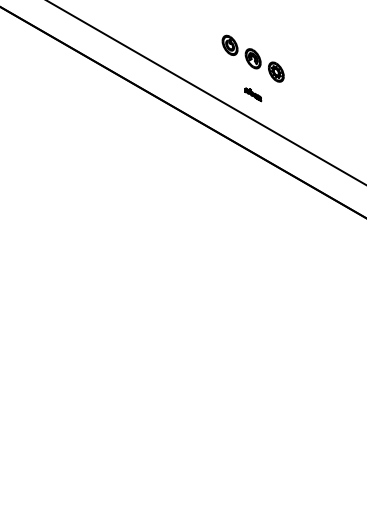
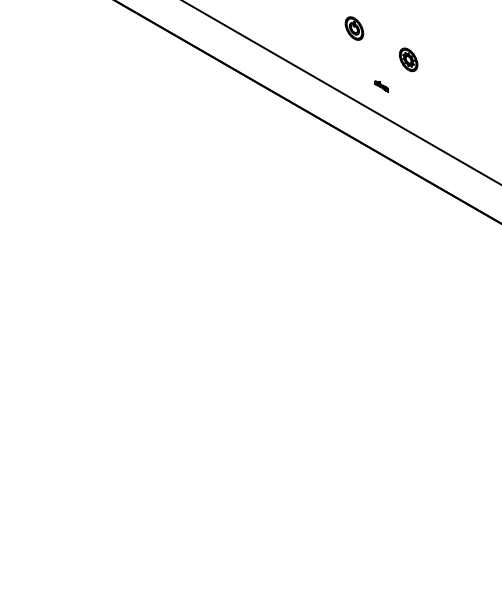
part: (253, 59) -> (381, 44), removed
part: (253, 94) -> (381, 86), size x0.7

